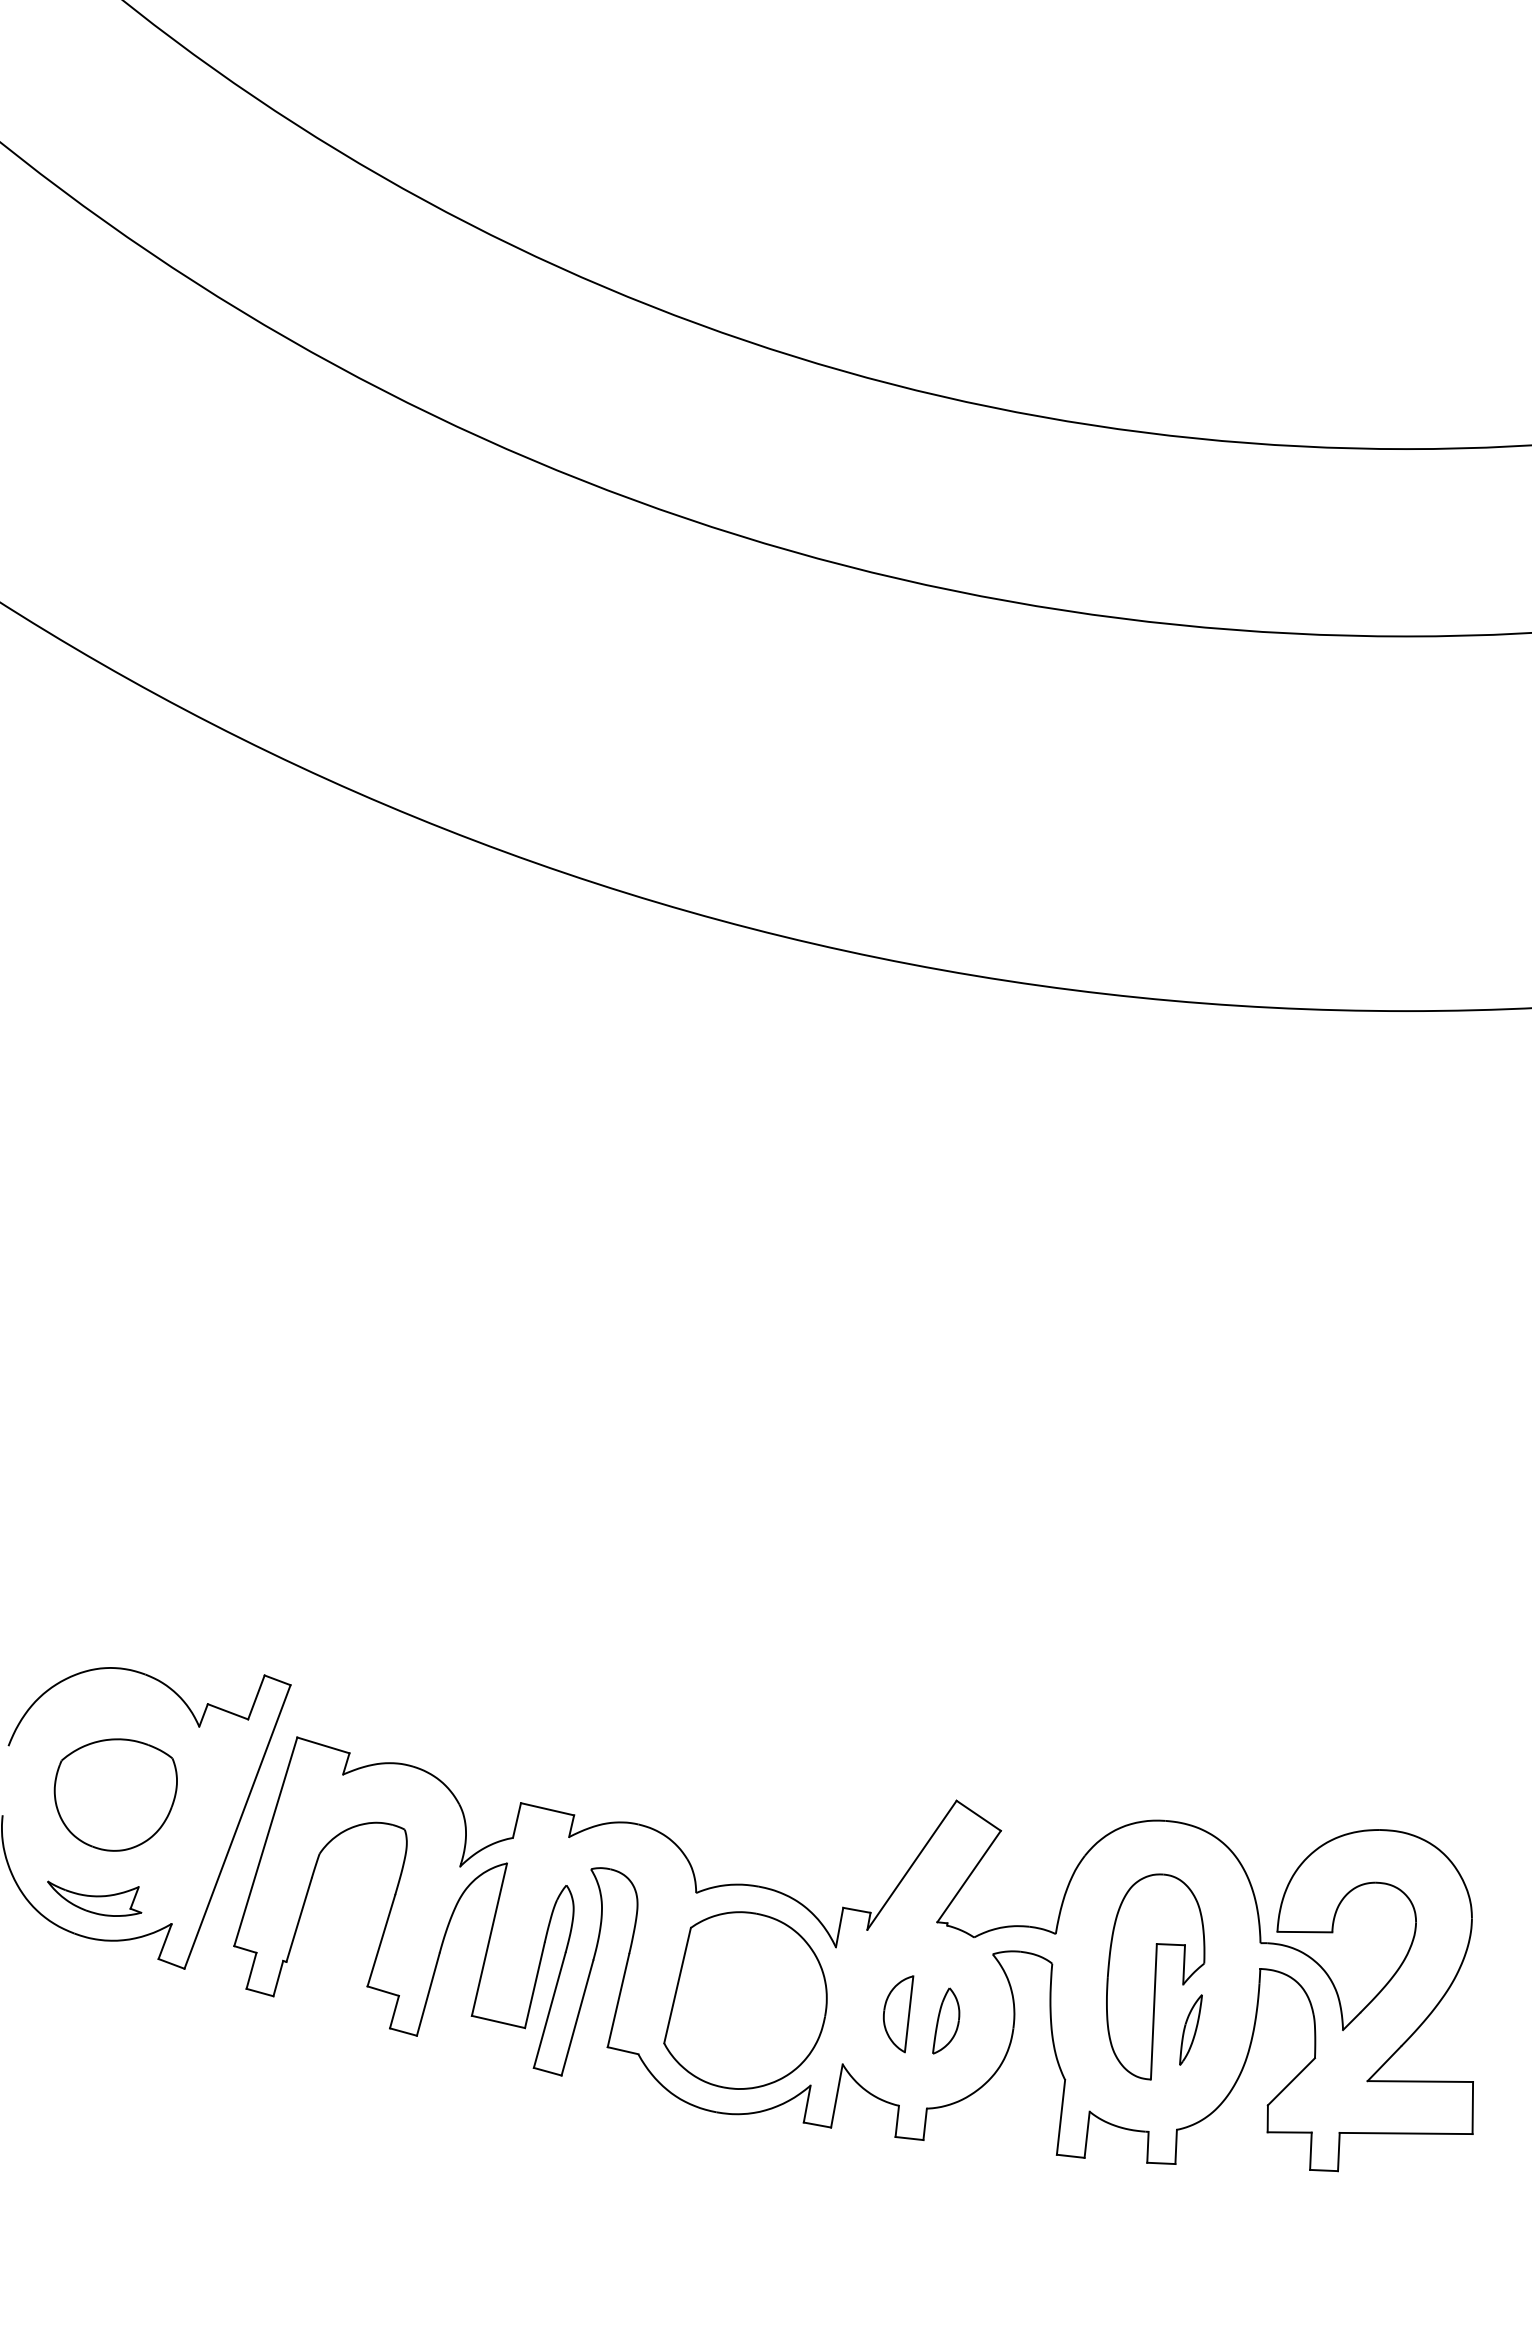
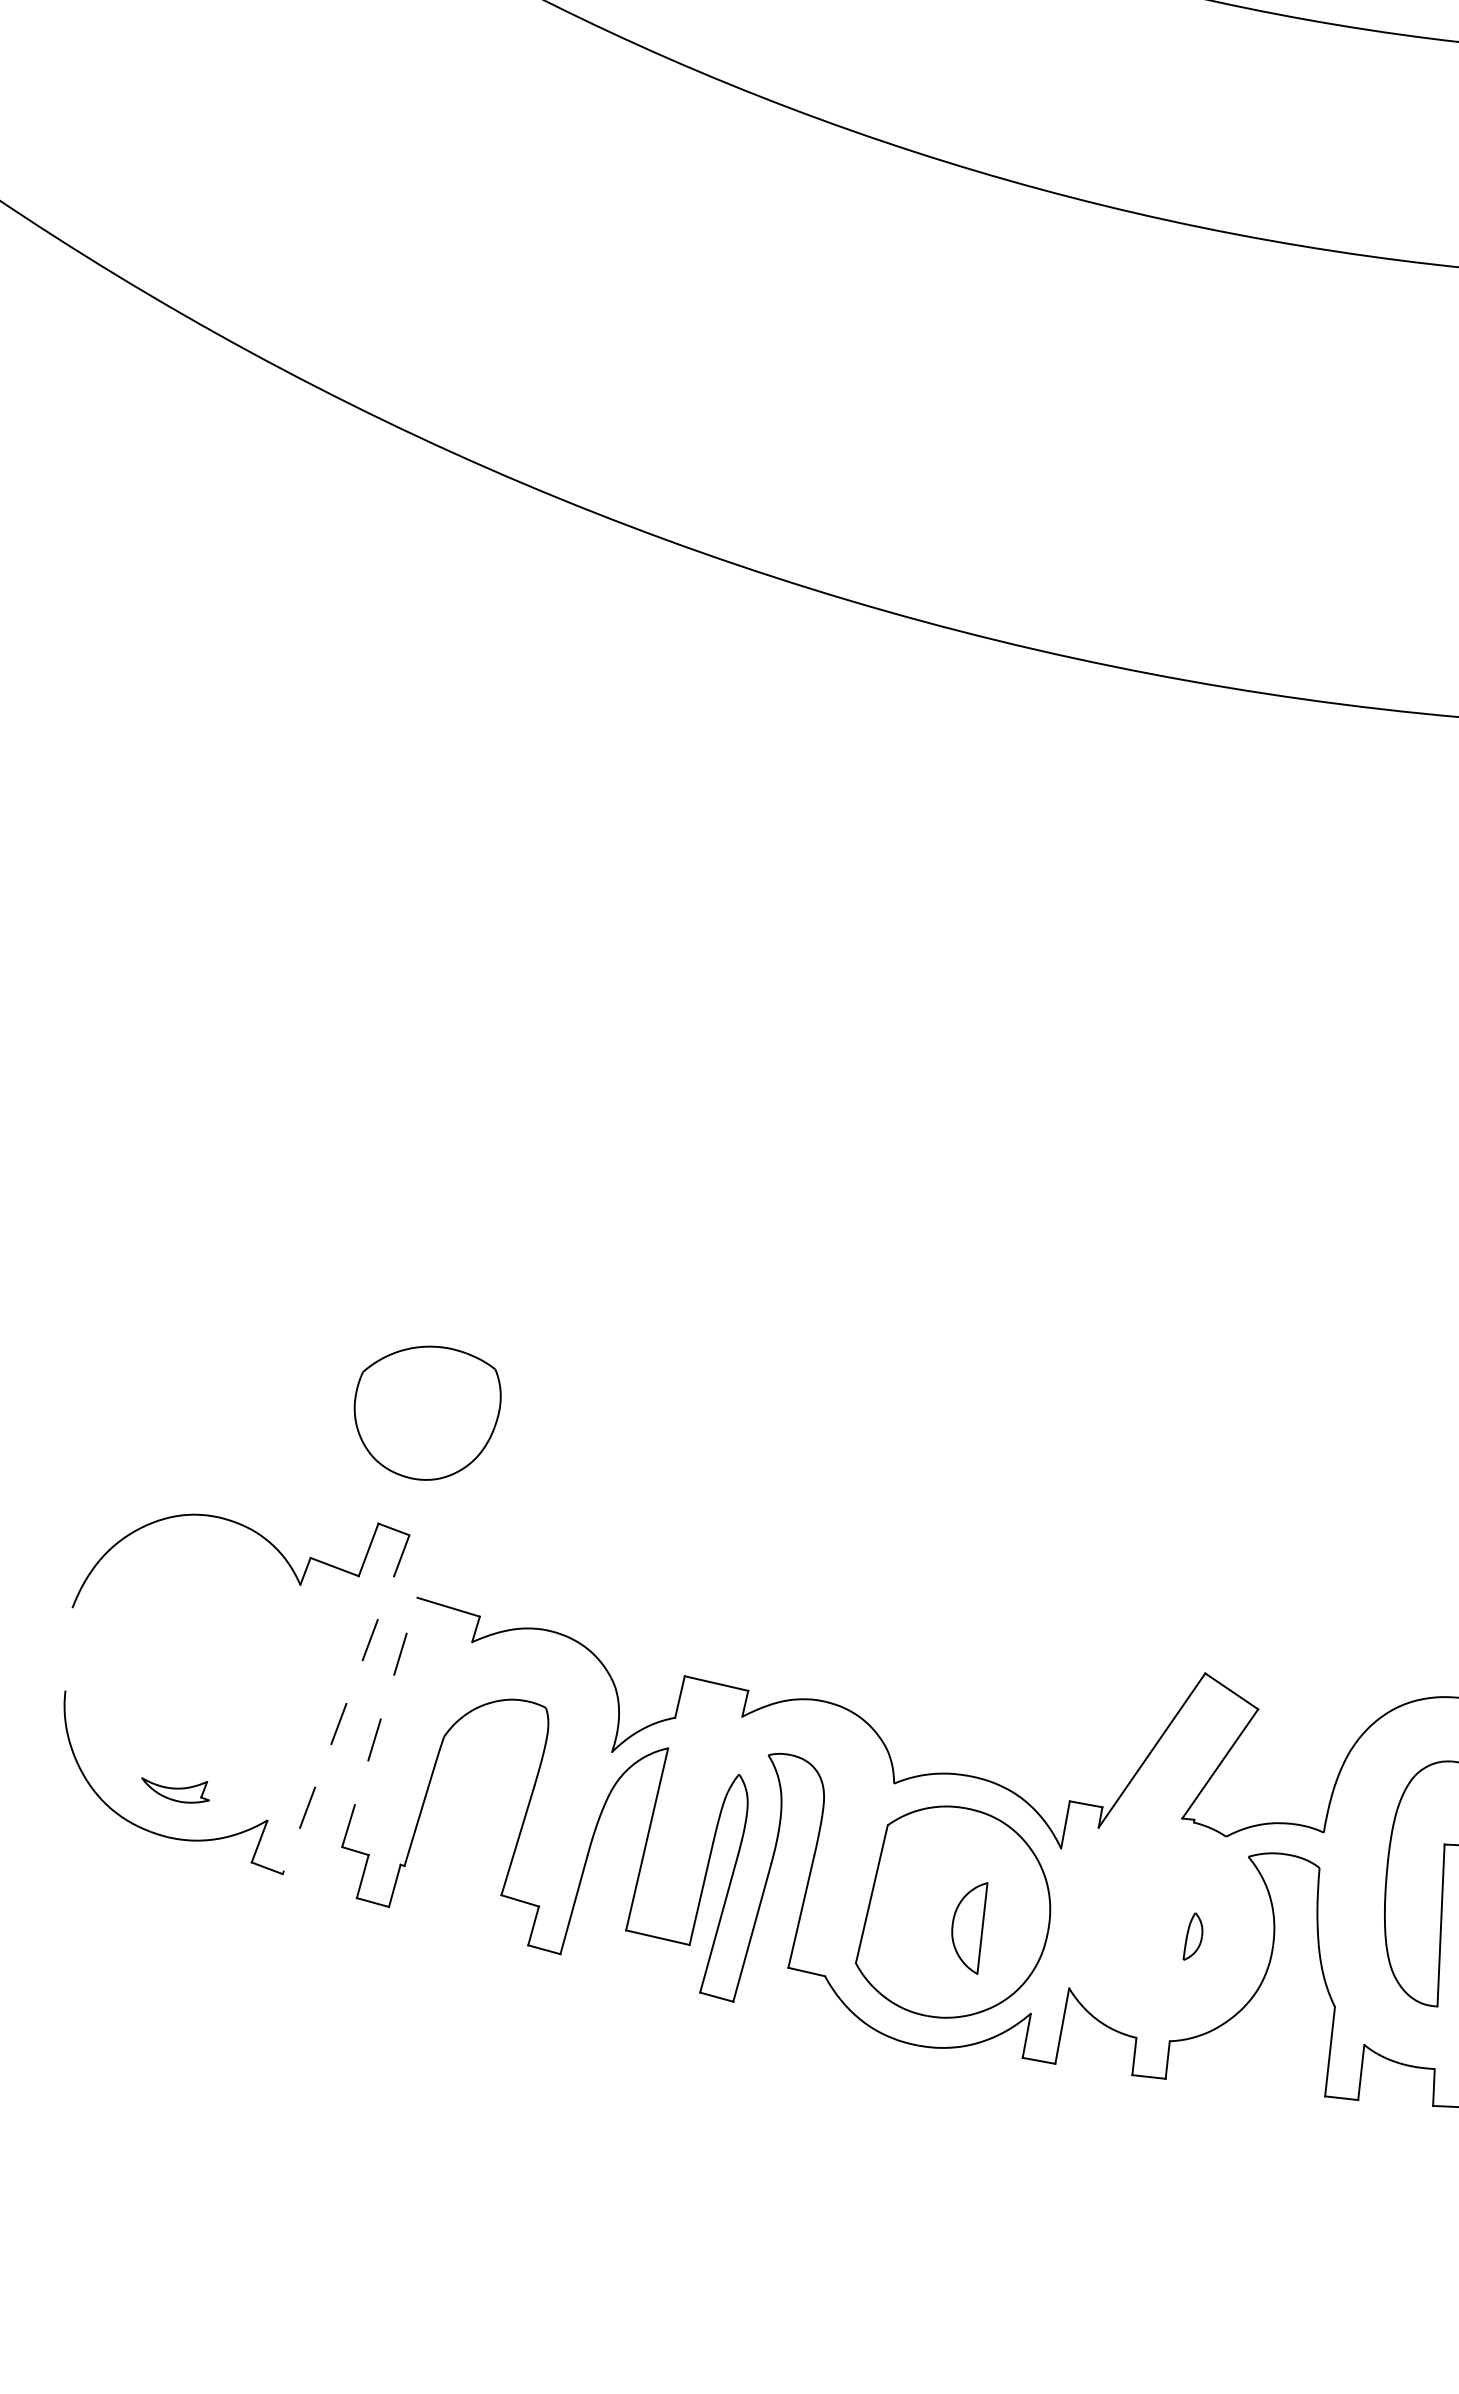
part: (115, 1794) -> (427, 1412), moved
line: (237, 1827) -> (346, 1705), solid -> dashed
line: (265, 1841) -> (379, 1722), solid -> dashed
part: (94, 1898) -> (175, 1790), size x0.6
part: (898, 2014) -> (969, 1928), moved
part: (946, 2020) -> (1193, 1935), size x0.6

